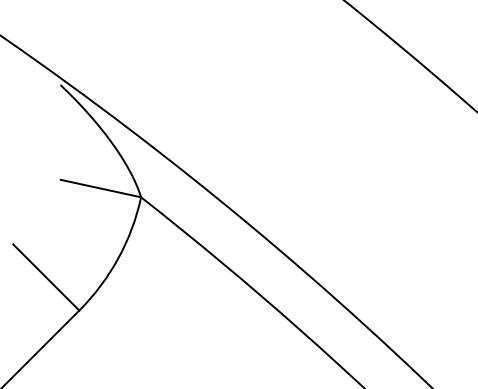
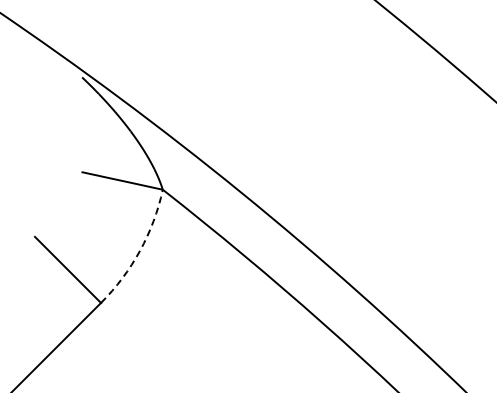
arc: (118, 258) -> (140, 250), solid -> dashed

